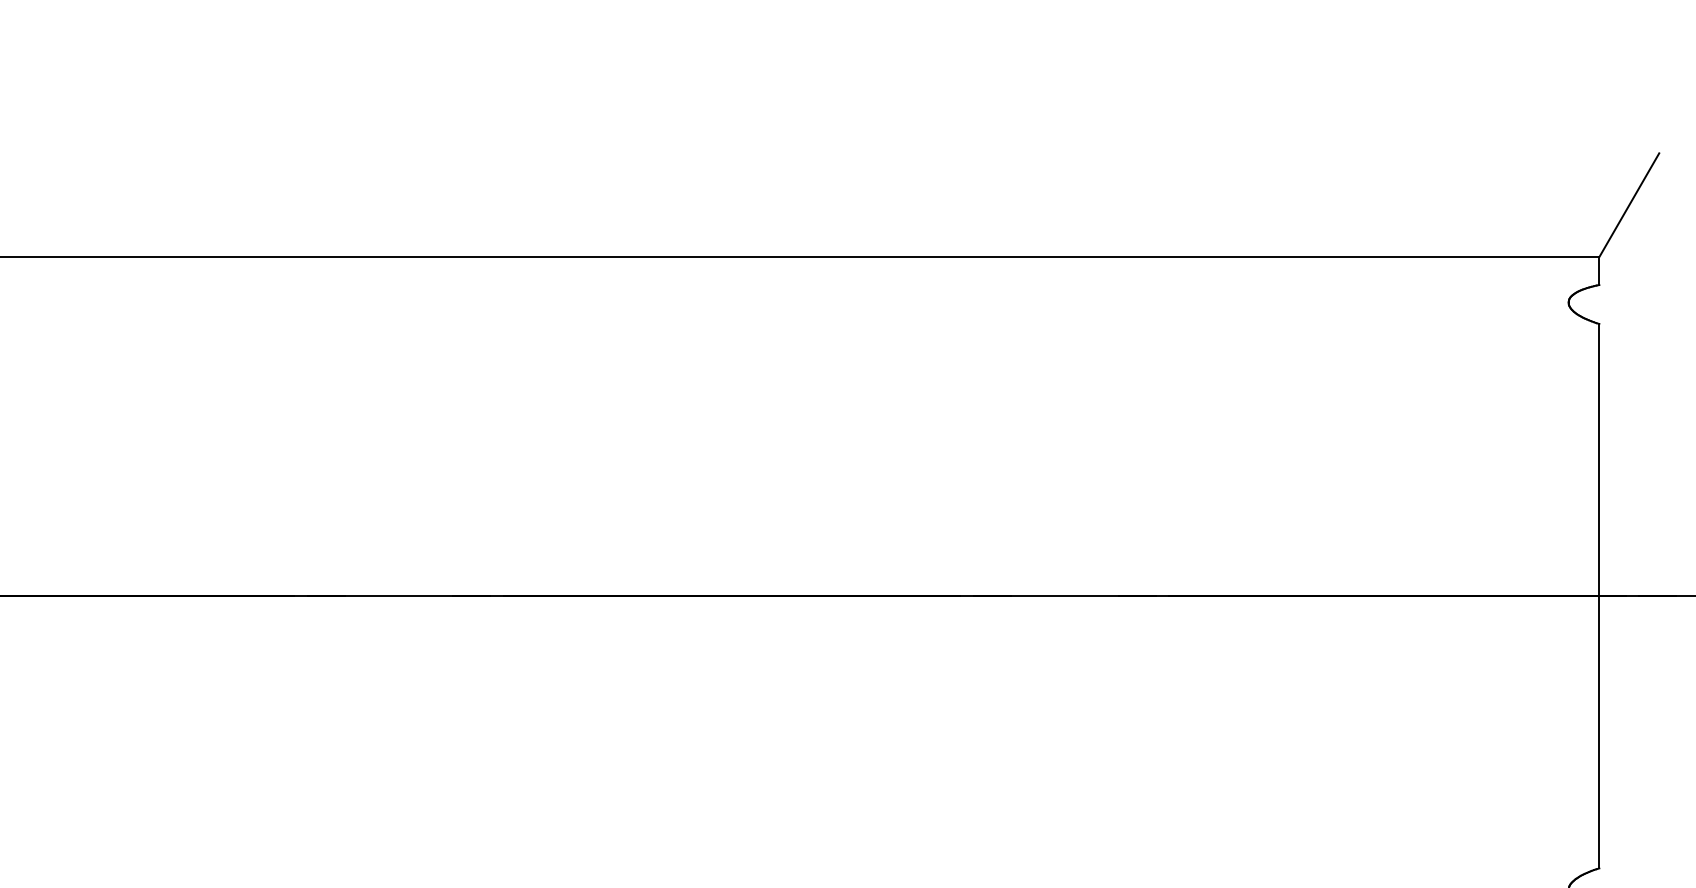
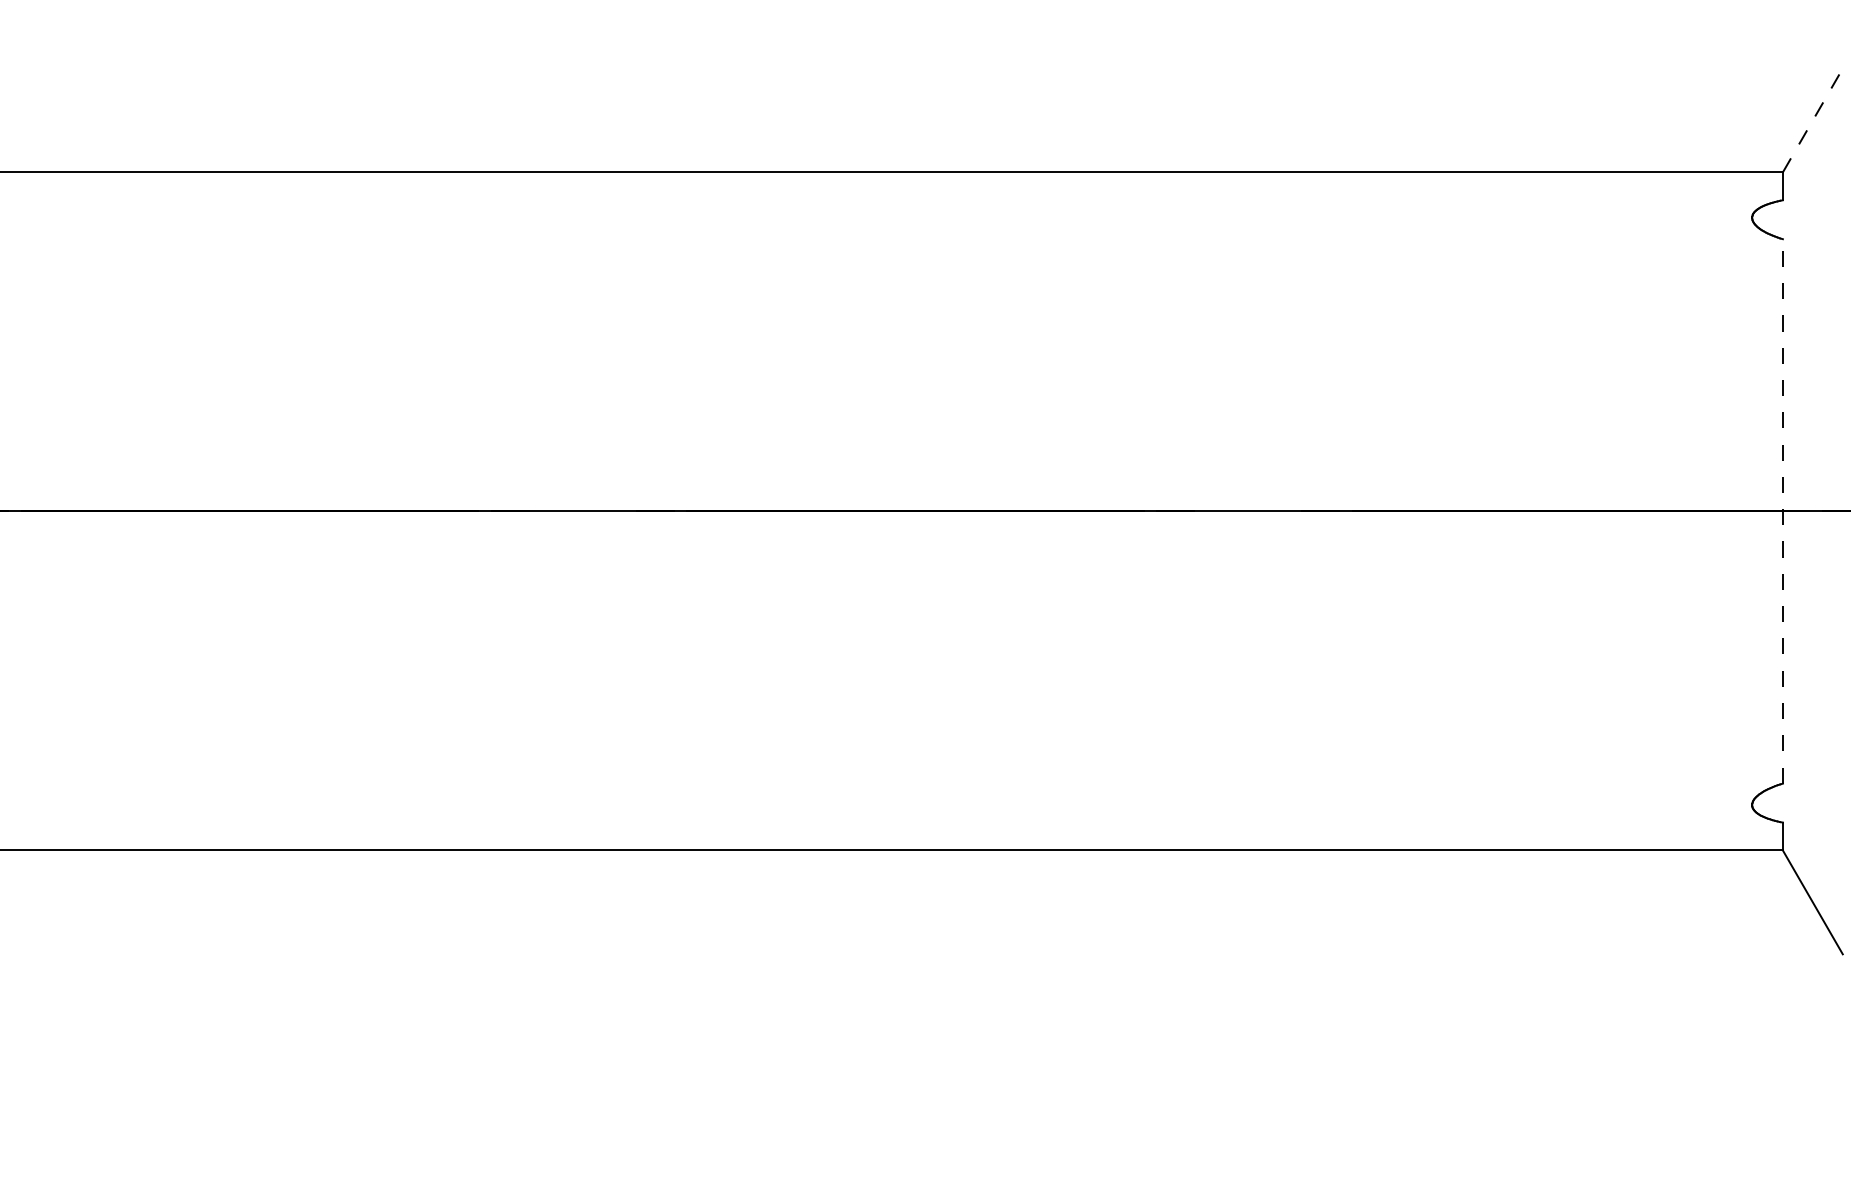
line: (1628, 205) -> (1812, 120), solid -> dashed
line: (1598, 595) -> (1782, 510), solid -> dashed

